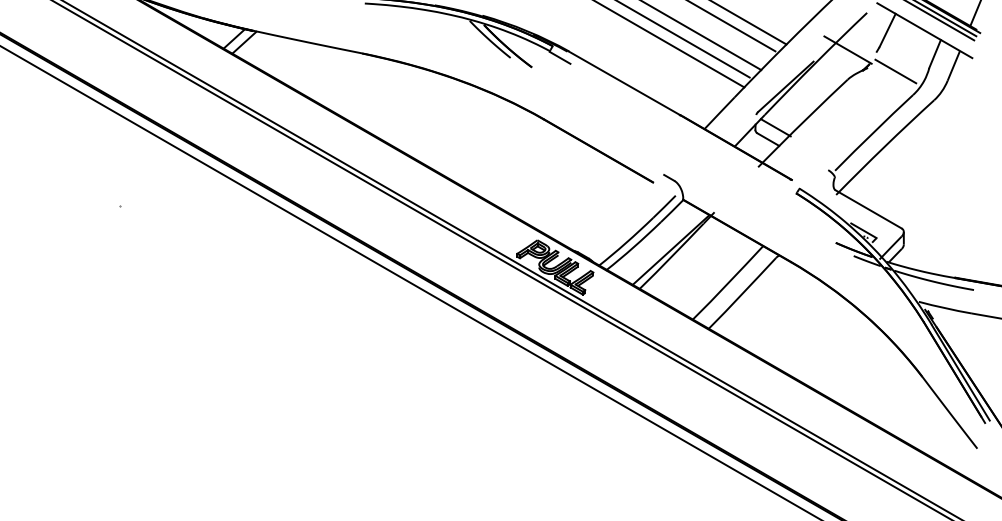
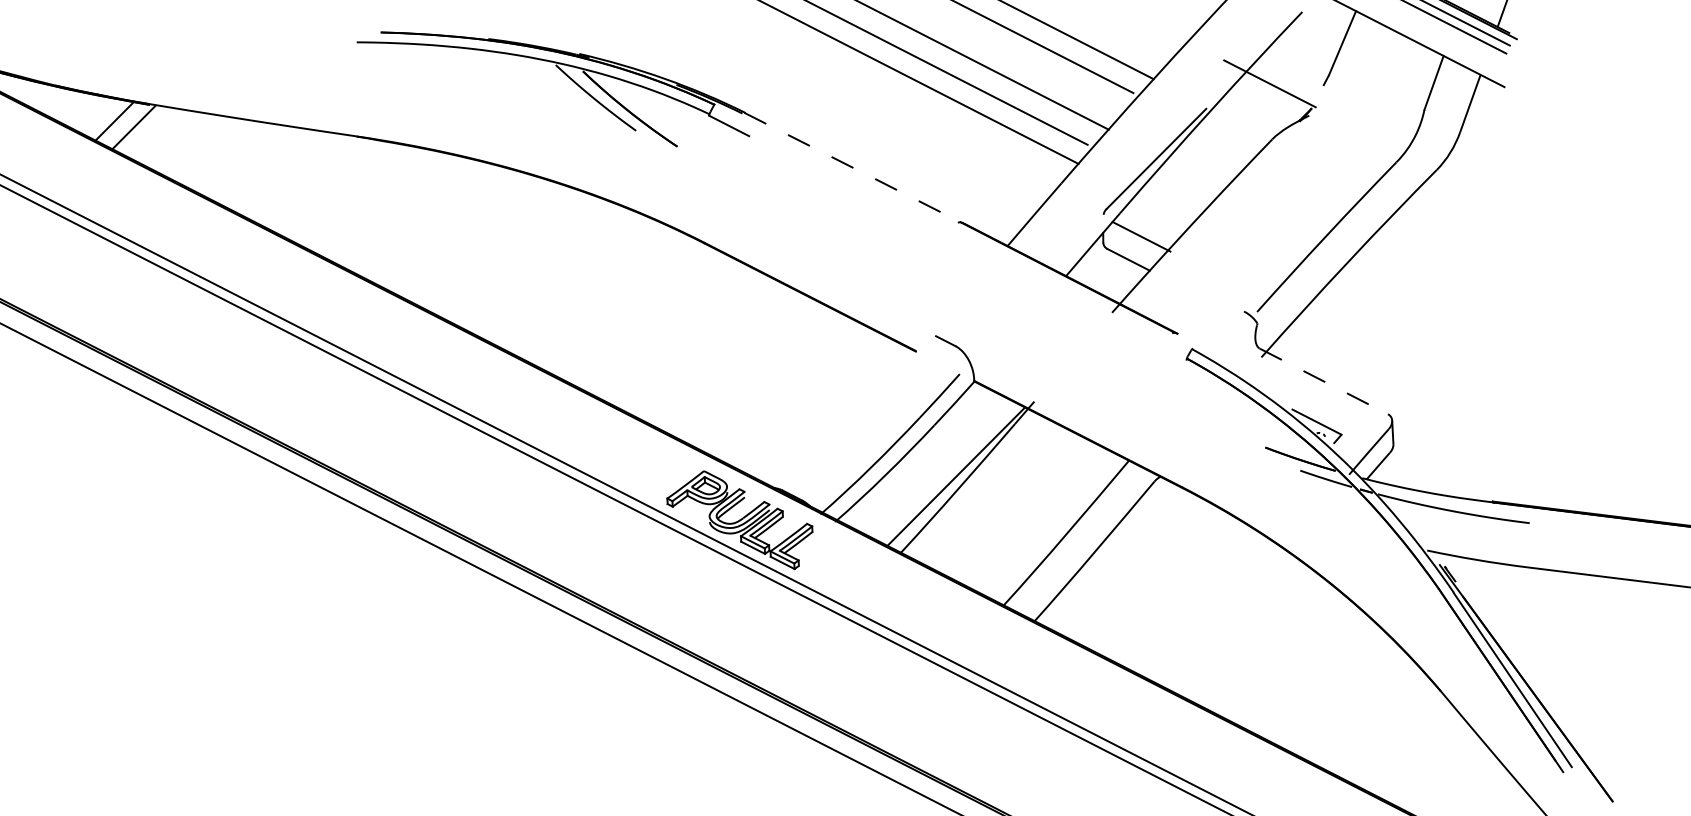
line: (895, 71) -> (1361, 119), removed
line: (624, 83) -> (852, 167), solid -> dashed
line: (869, 209) -> (1325, 381), solid -> dashed

